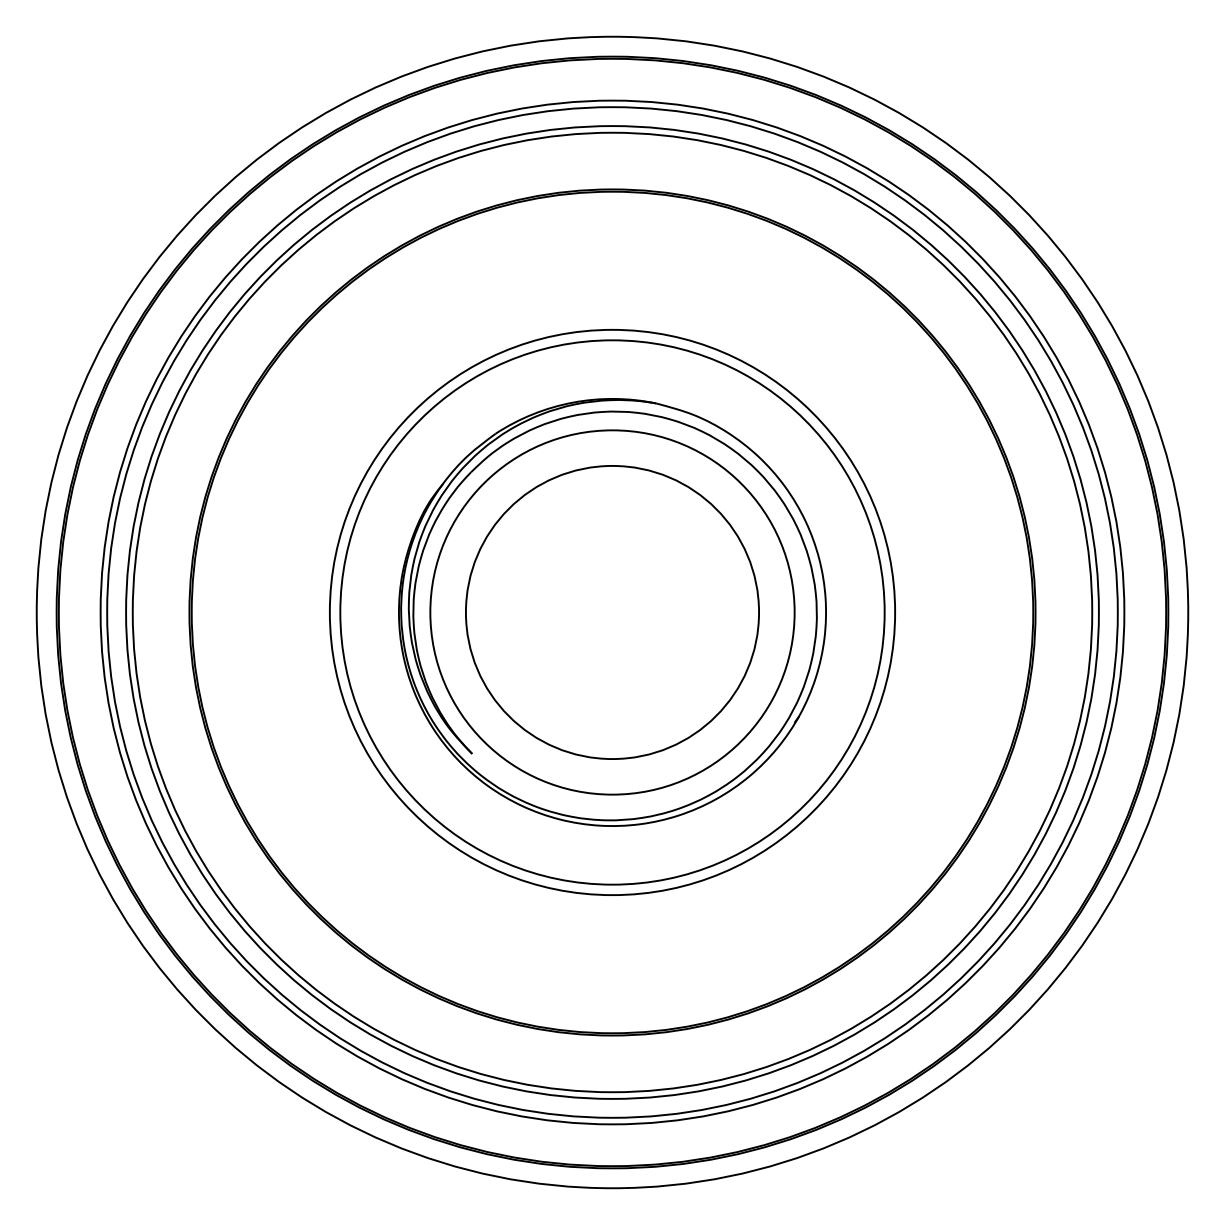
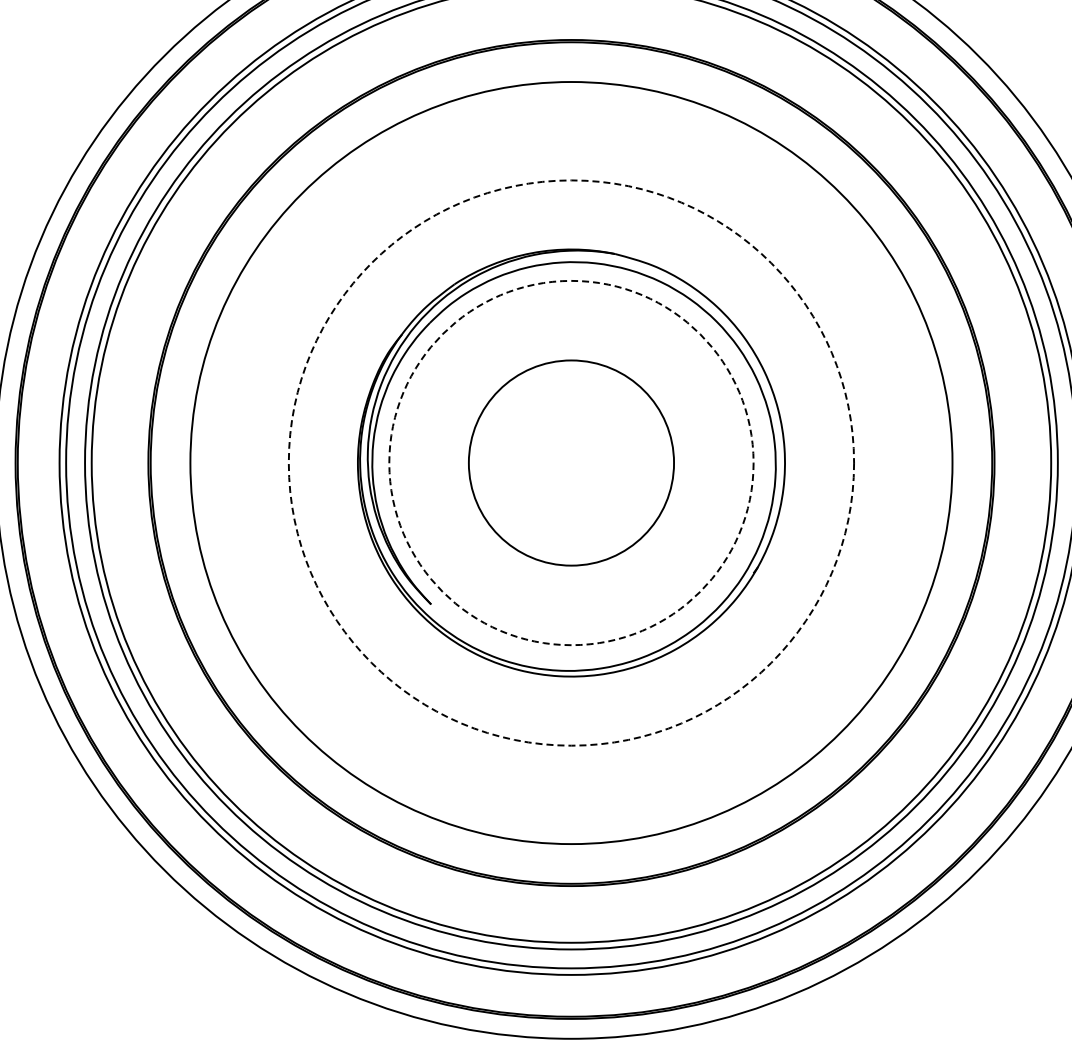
circle: (612, 612) -> (571, 463), size x0.7
circle: (612, 612) -> (571, 463), size x1.4
circle: (612, 612) -> (571, 463), solid -> dashed
circle: (612, 612) -> (571, 463), solid -> dashed

